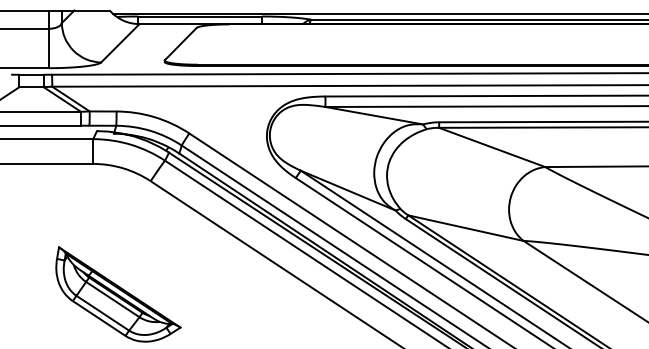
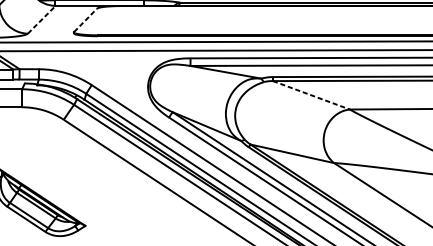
line: (120, 42) -> (41, 19), solid -> dashed
line: (180, 44) -> (85, 20), solid -> dashed
line: (492, 147) -> (311, 95), solid -> dashed

